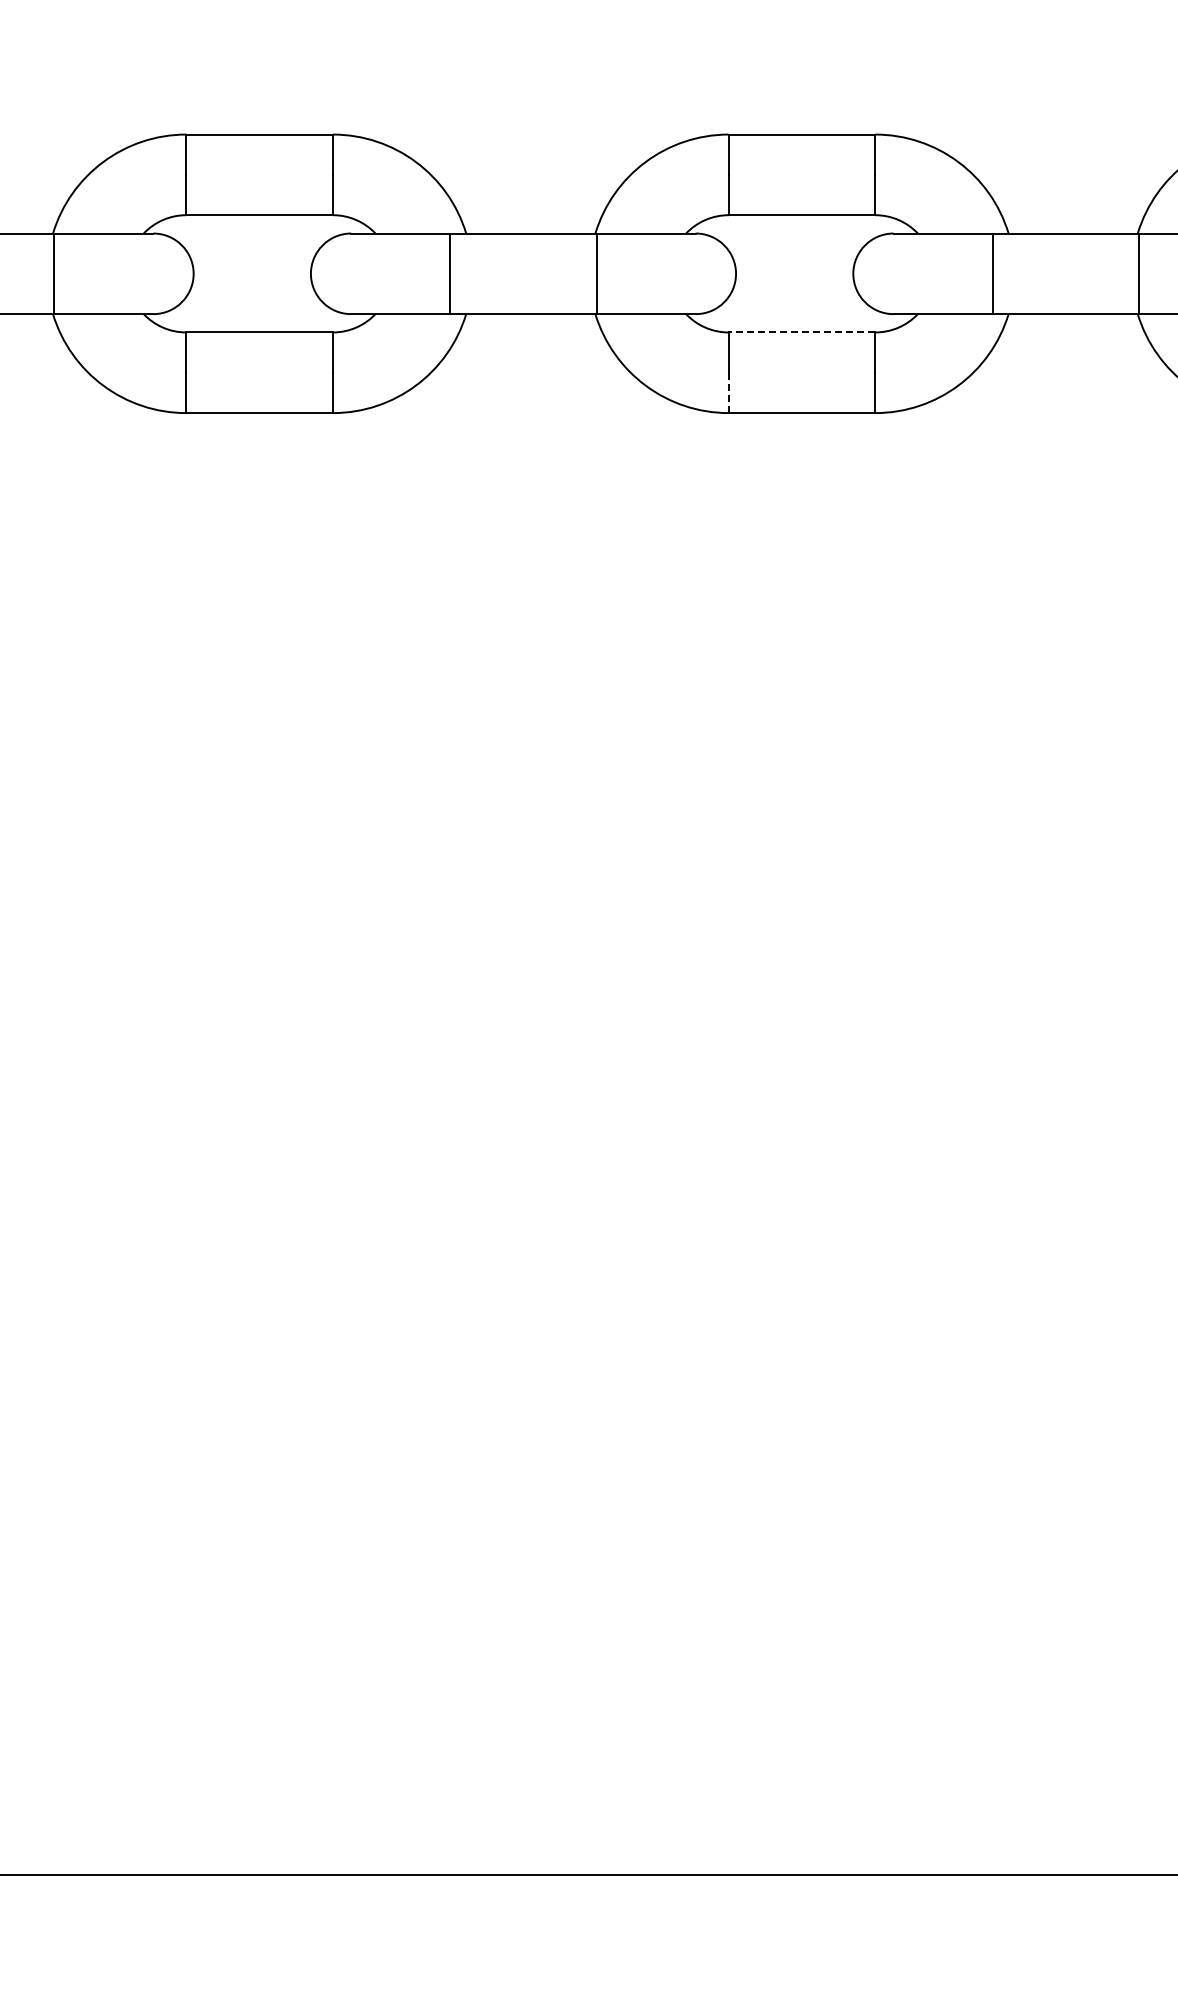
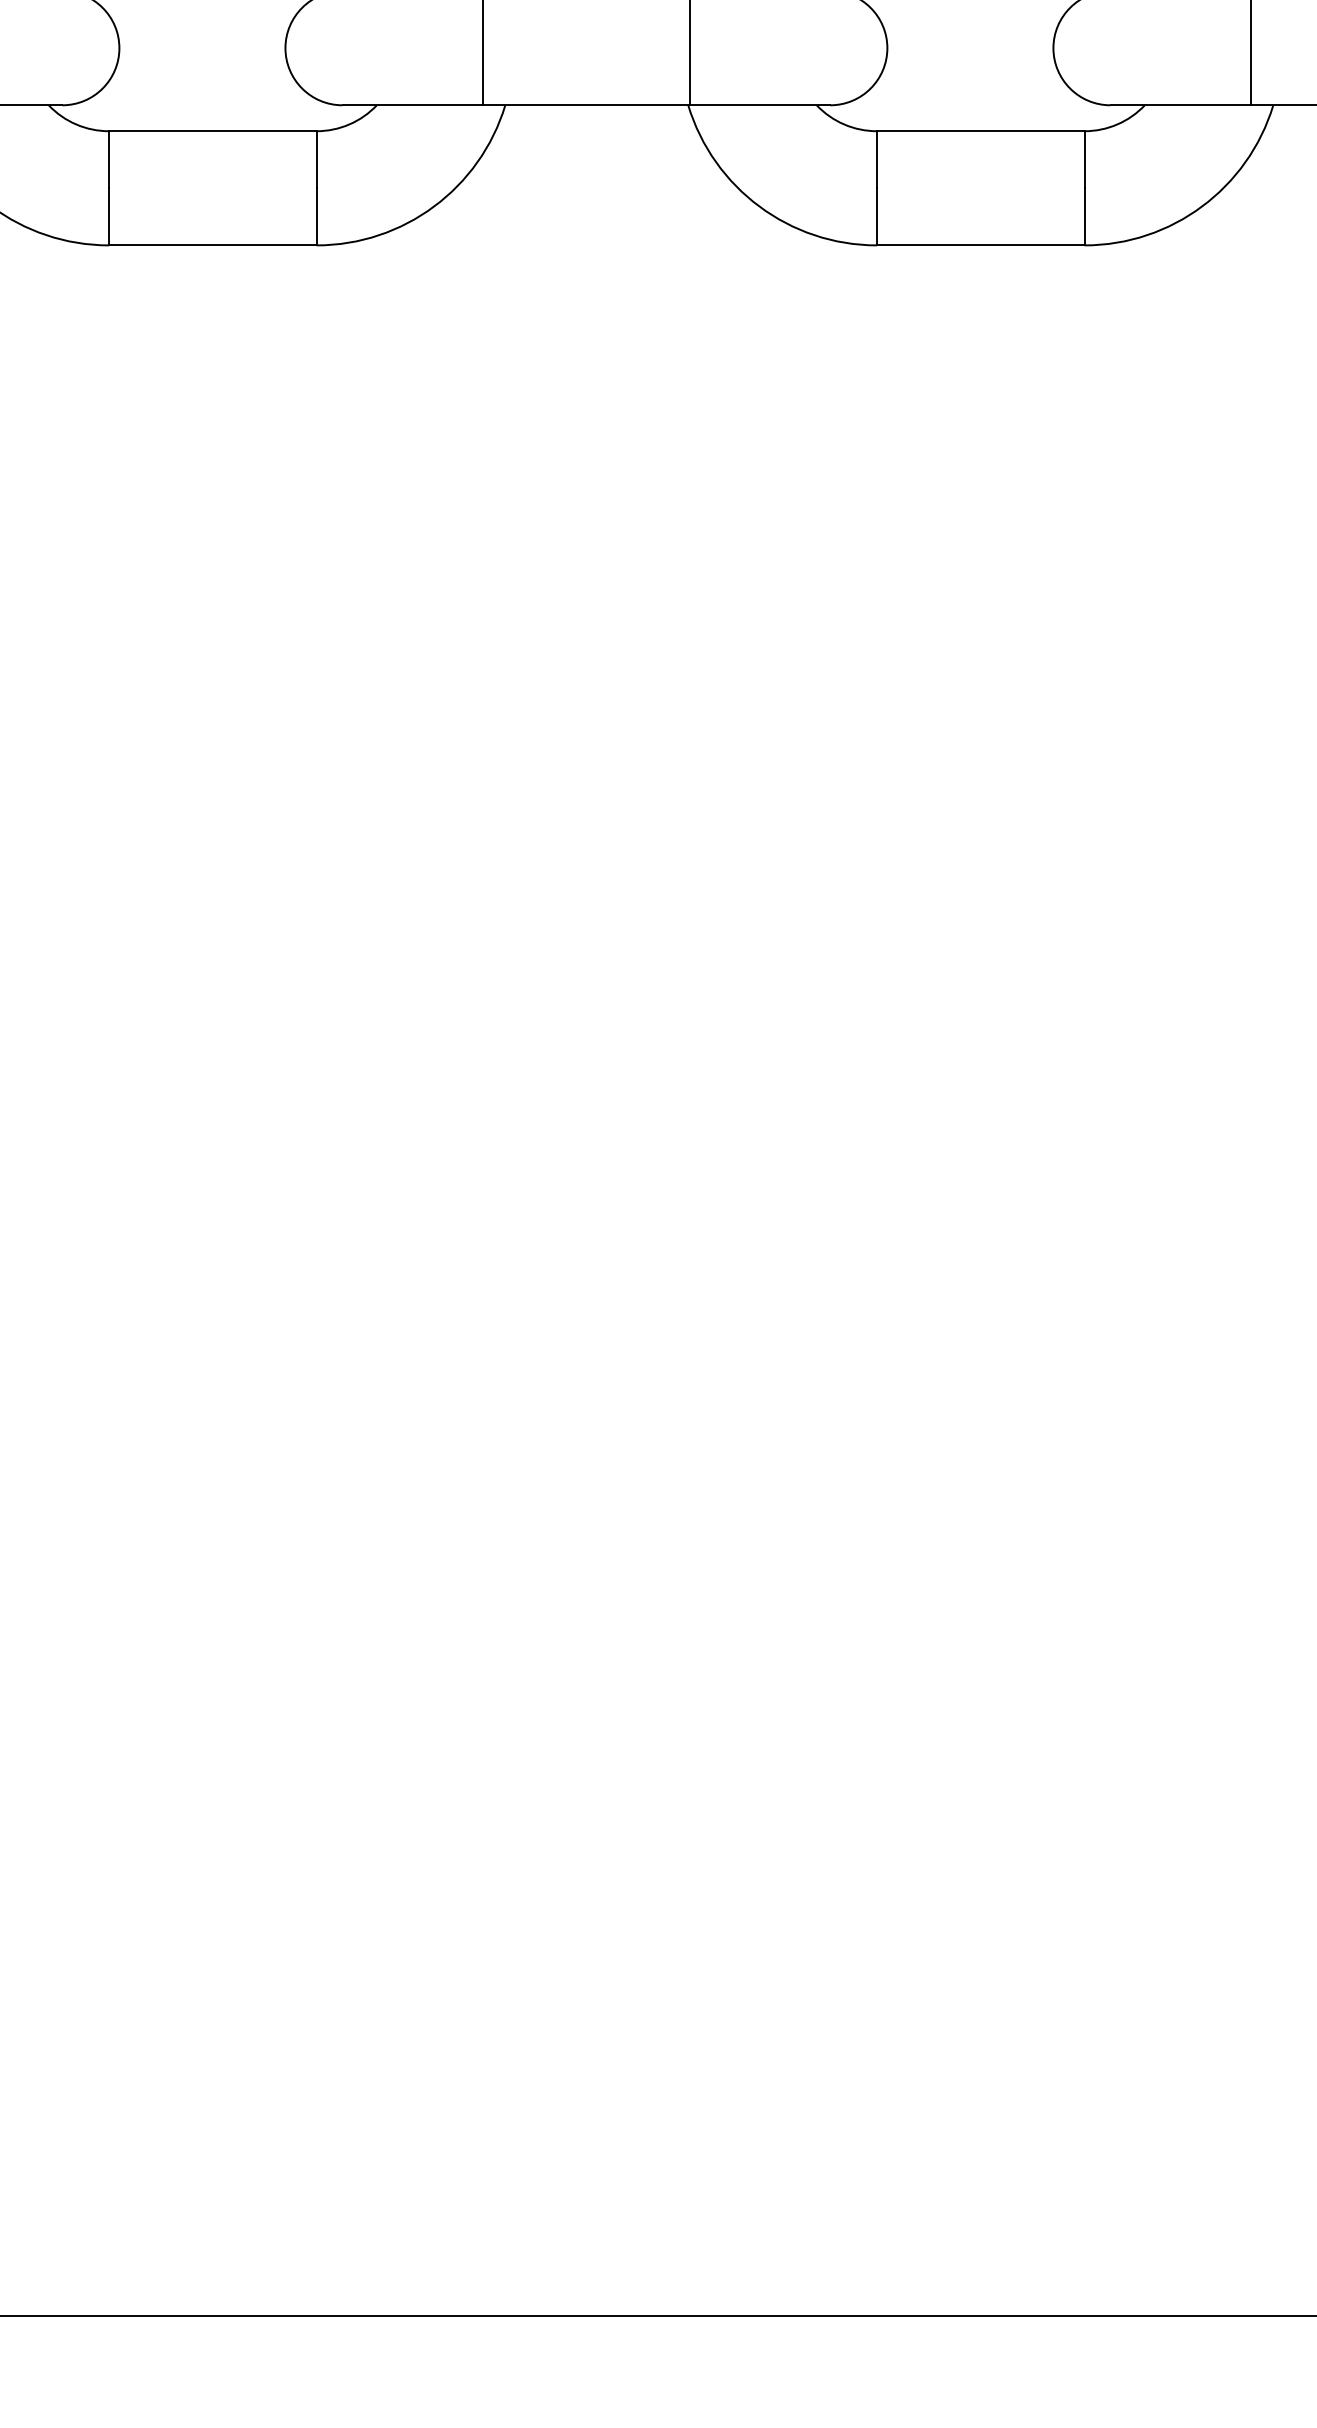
line: (801, 332) -> (980, 131), dashed -> solid
line: (728, 393) -> (876, 217), dashed -> solid

